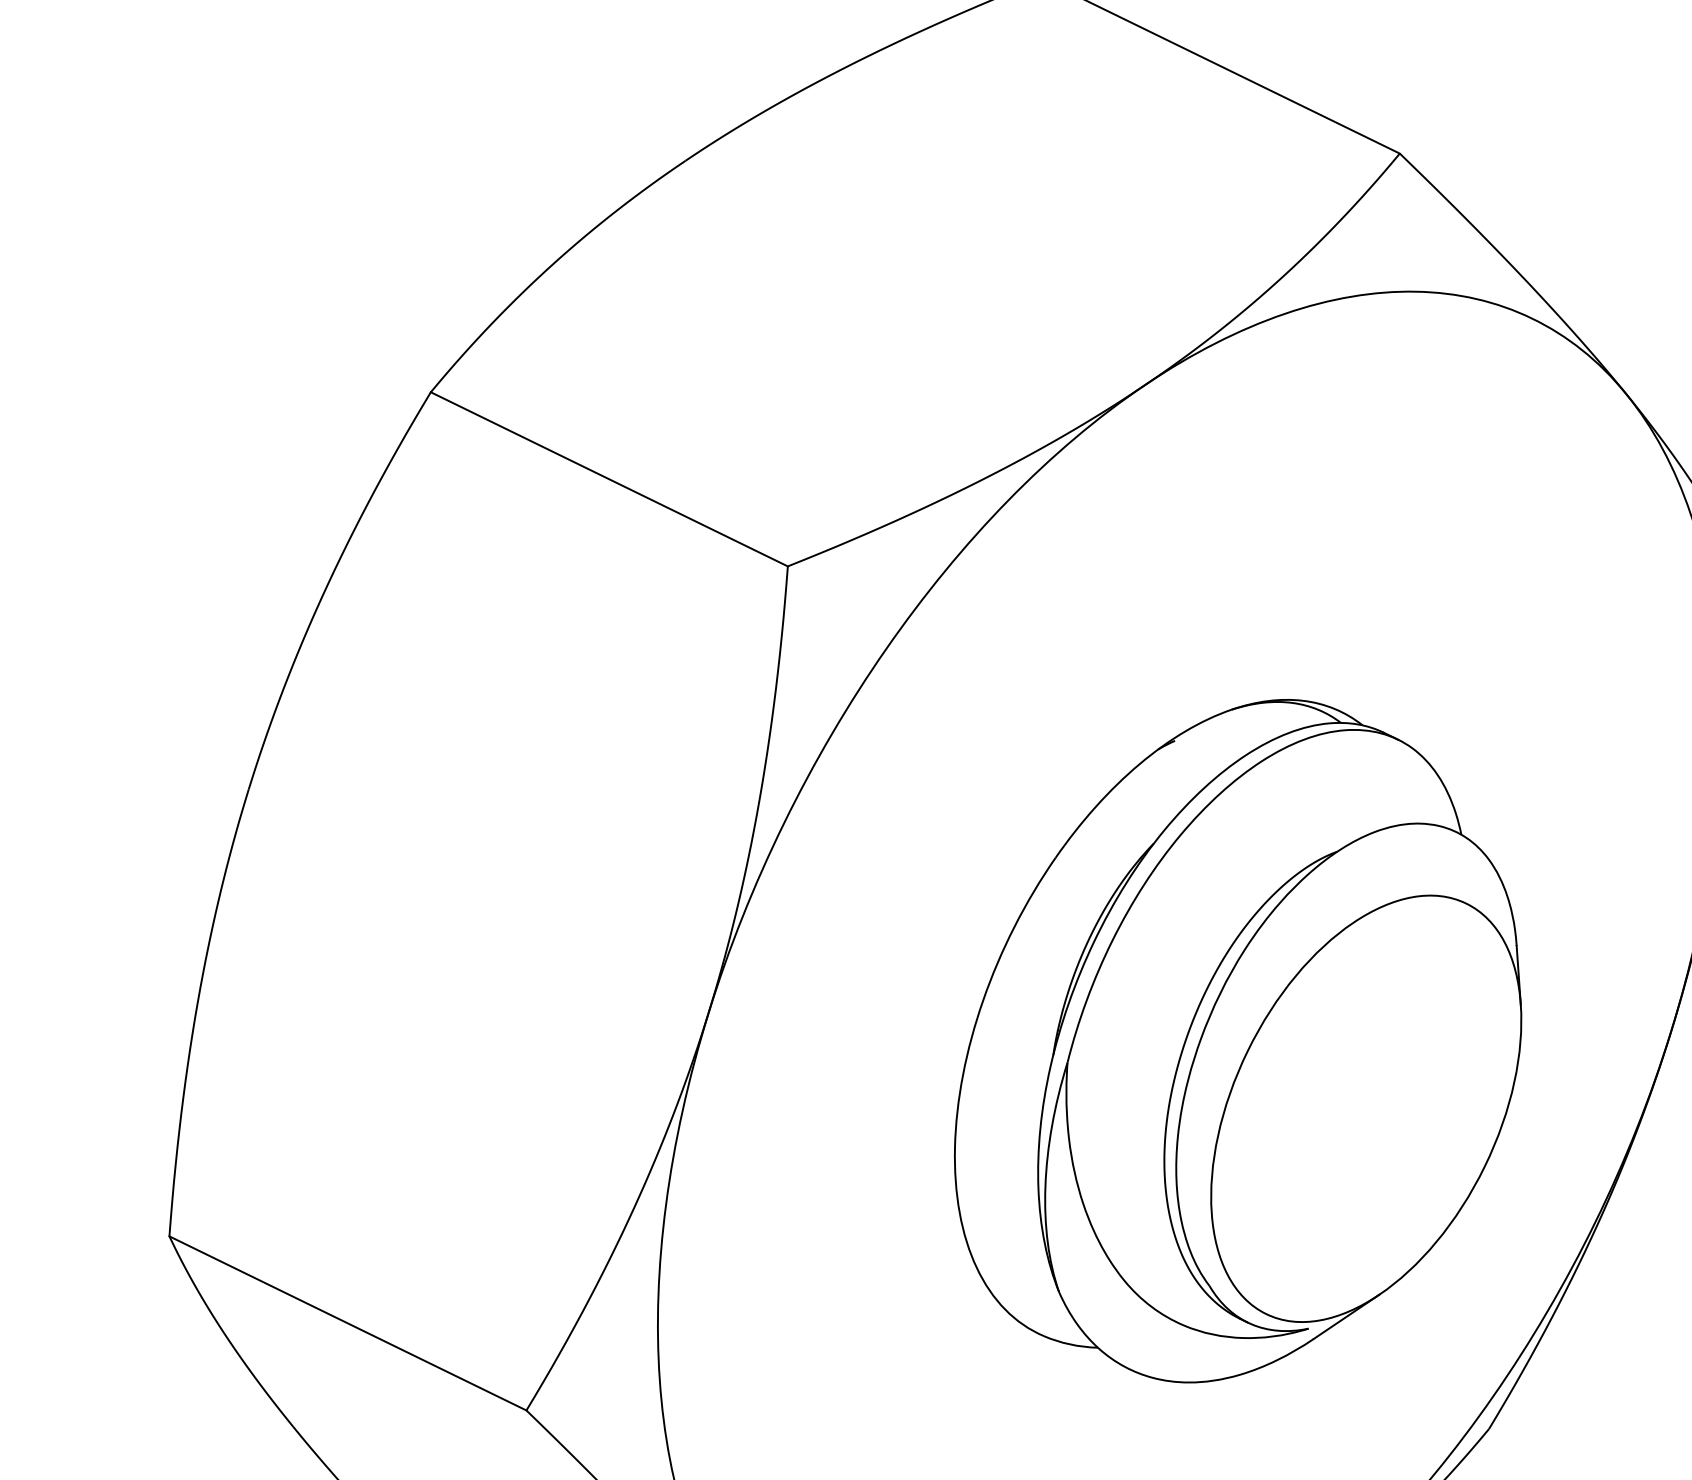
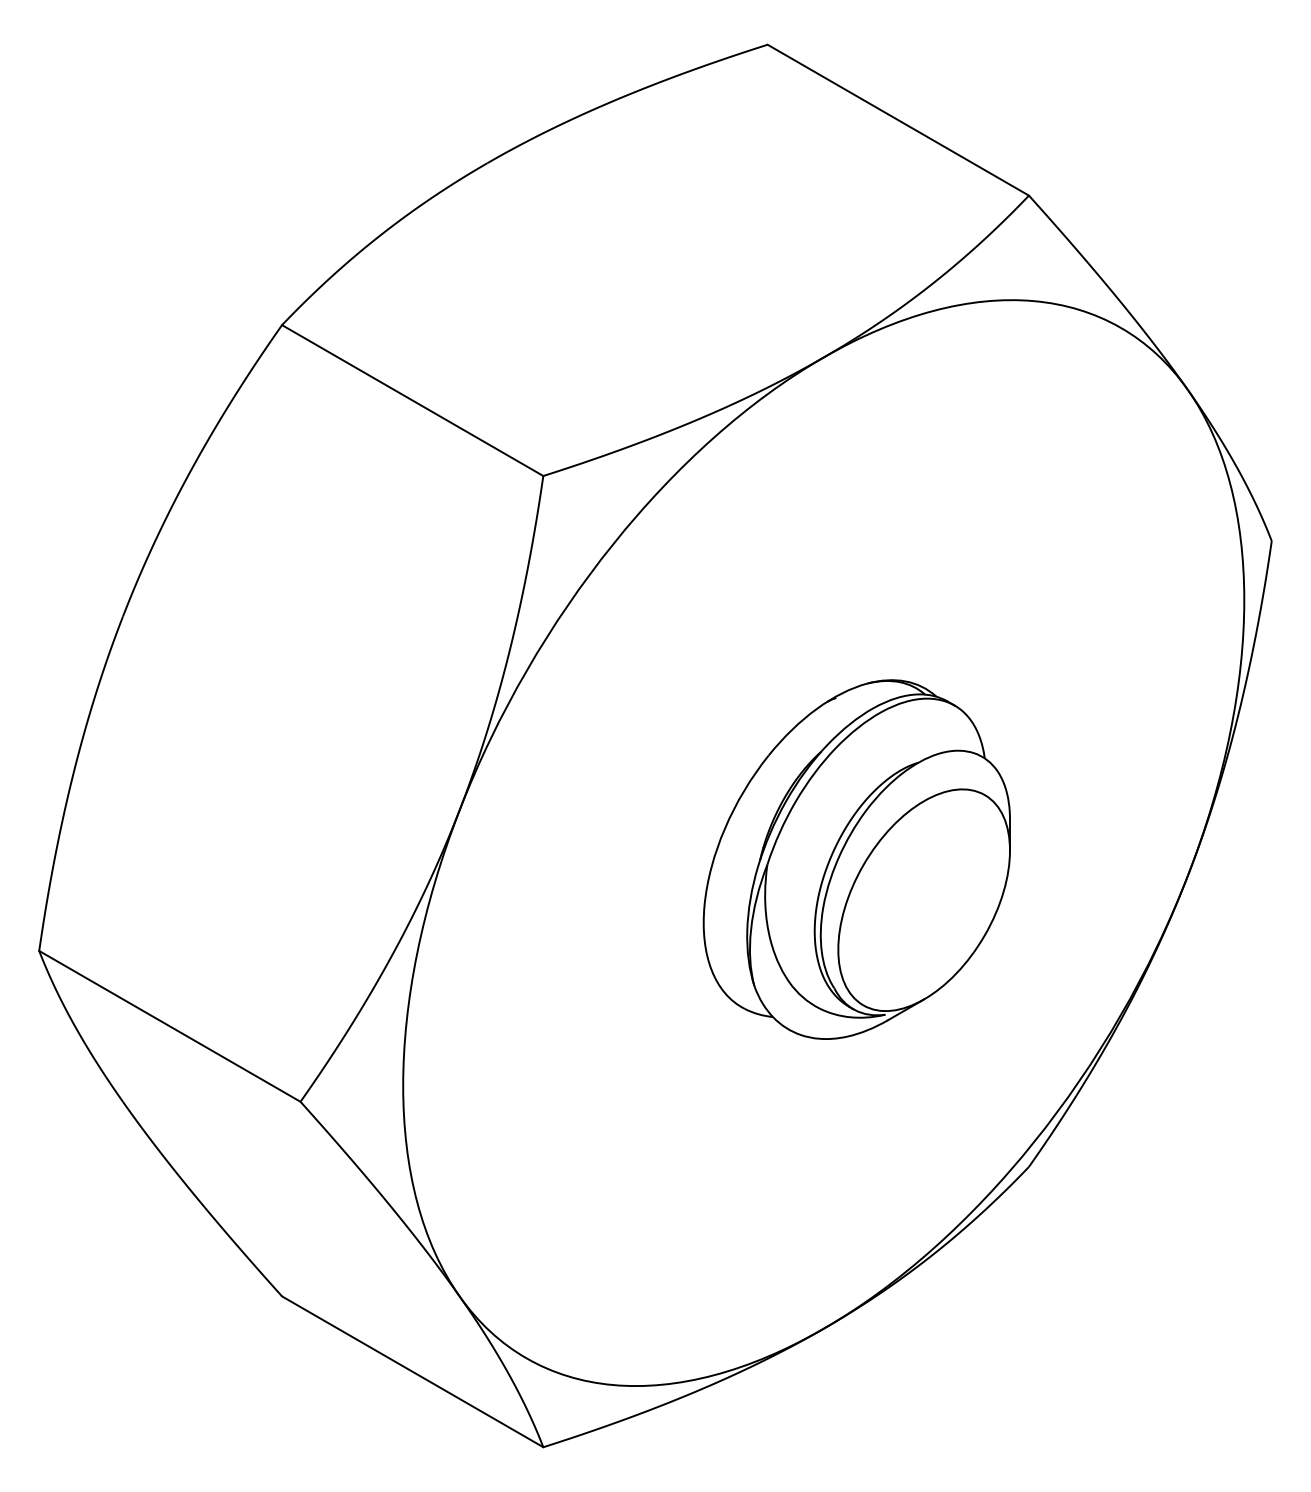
part: (1234, 1041) -> (856, 859), size x0.7

